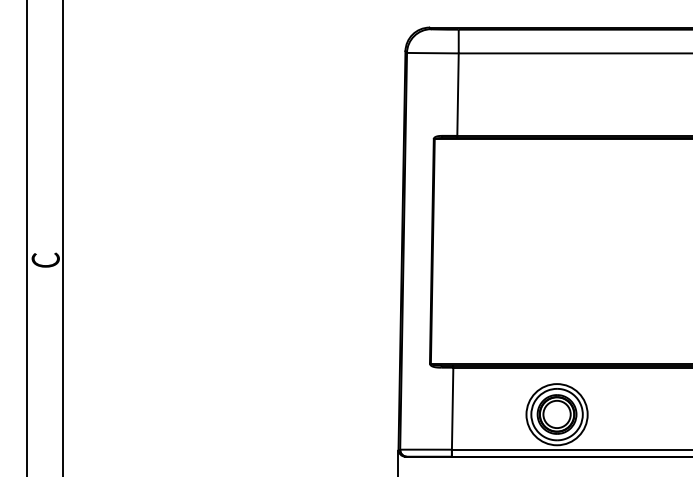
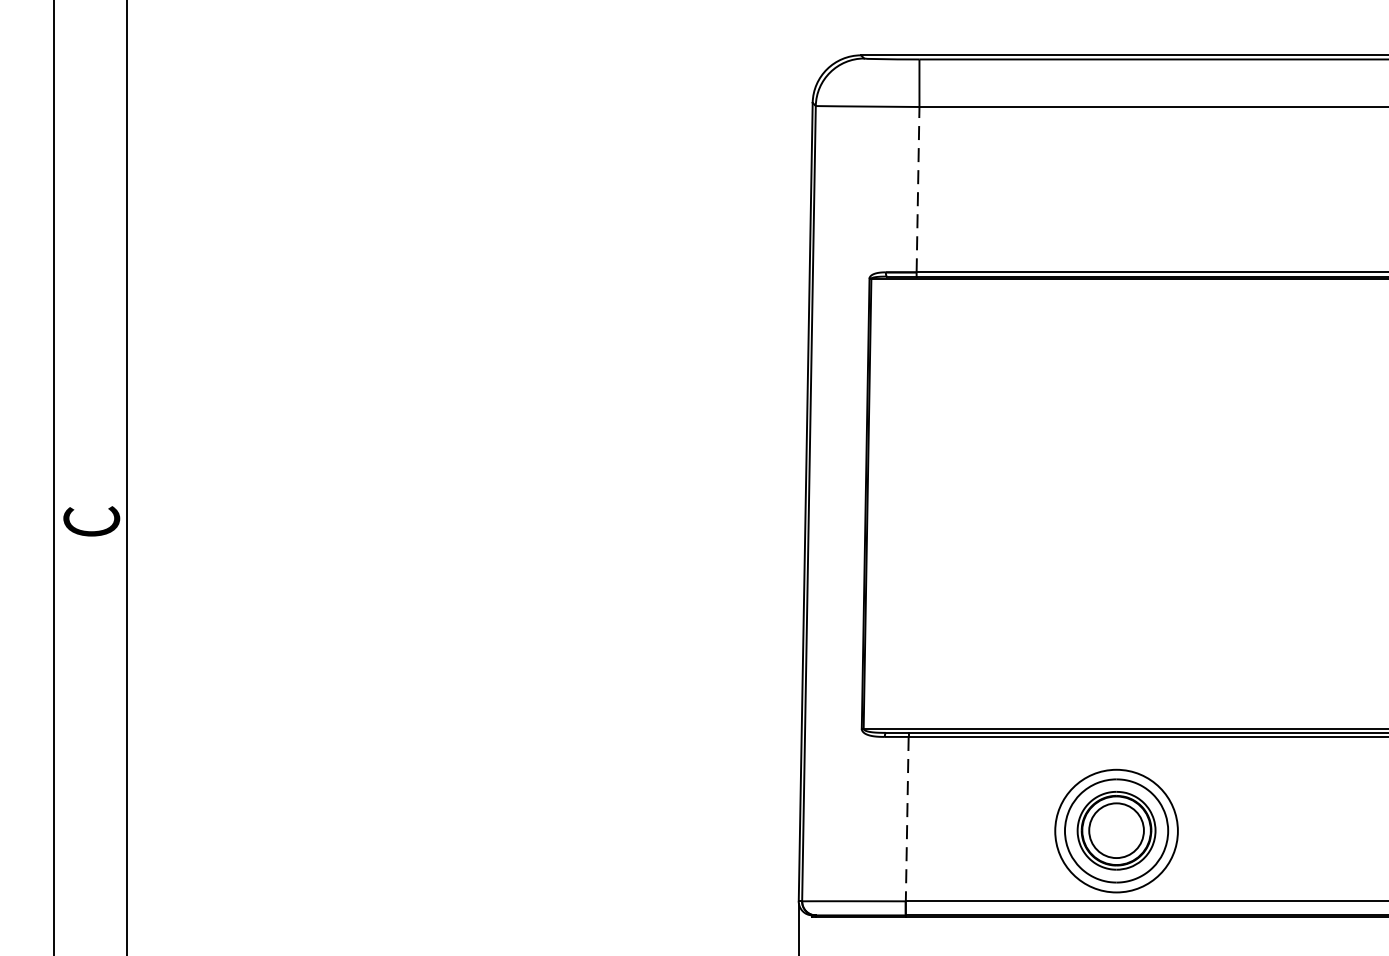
line: (458, 94) -> (918, 189), solid -> dashed
line: (452, 409) -> (906, 820), solid -> dashed

